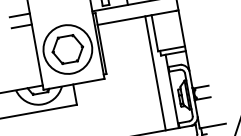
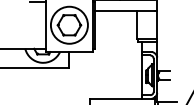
line: (155, 72) -> (131, 54), removed

